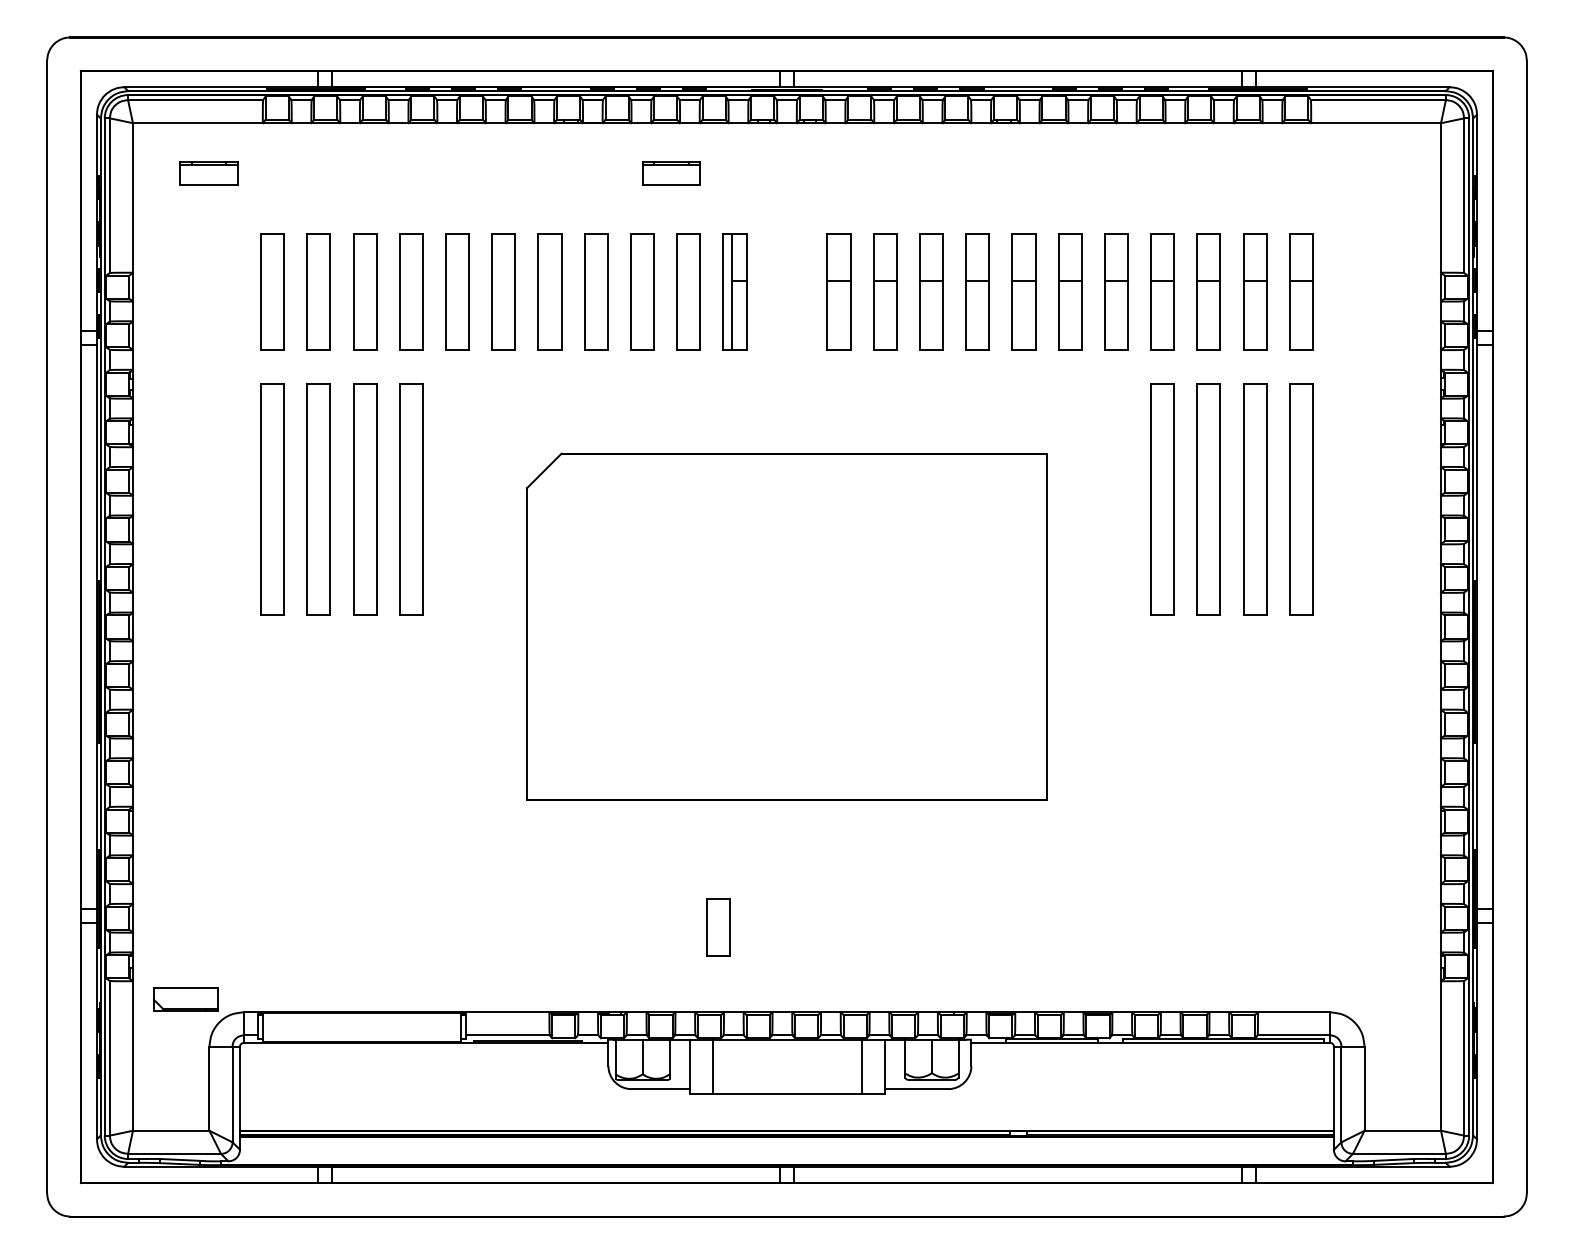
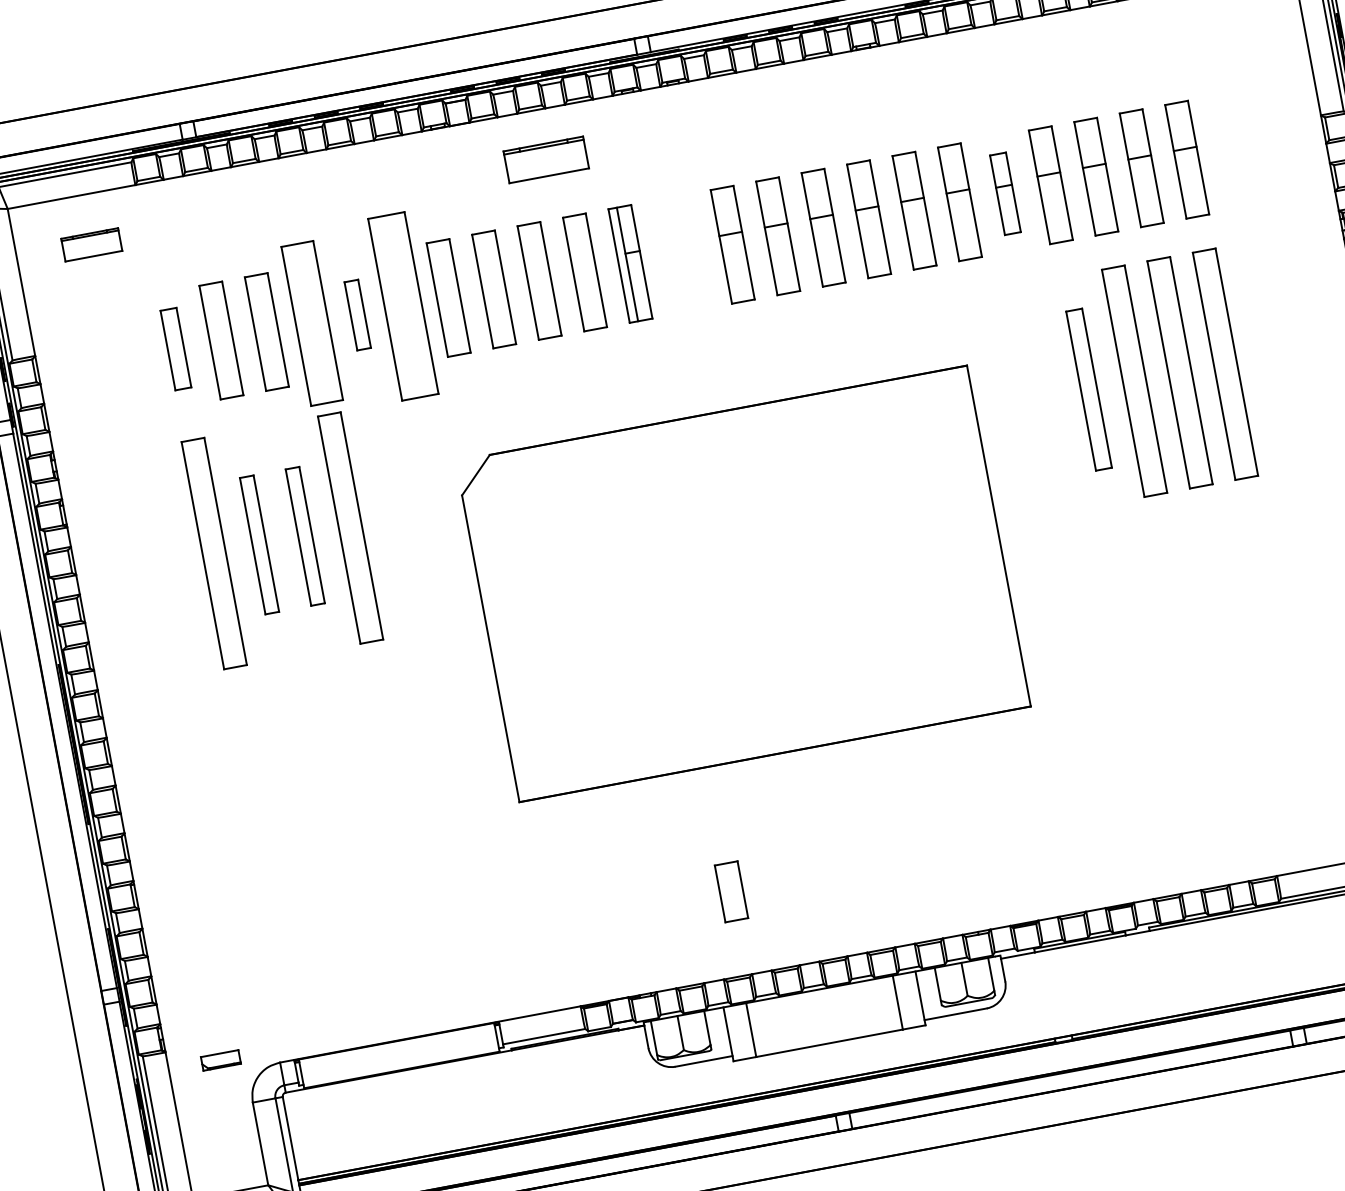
part: (671, 173) -> (546, 159), size x1.4
part: (272, 291) -> (175, 348), size x0.7
part: (411, 291) -> (312, 323), size x1.4
part: (457, 291) -> (357, 314), size x0.6
part: (503, 291) -> (402, 306), size x1.6
part: (1116, 291) -> (1005, 193), size x0.7
part: (318, 499) -> (259, 544), size x0.6
part: (365, 499) -> (305, 536), size x0.6
part: (1162, 499) -> (1088, 389), size x0.7
part: (185, 999) -> (220, 1060), size x0.6

